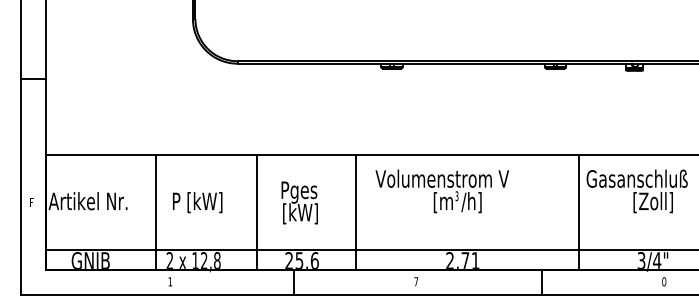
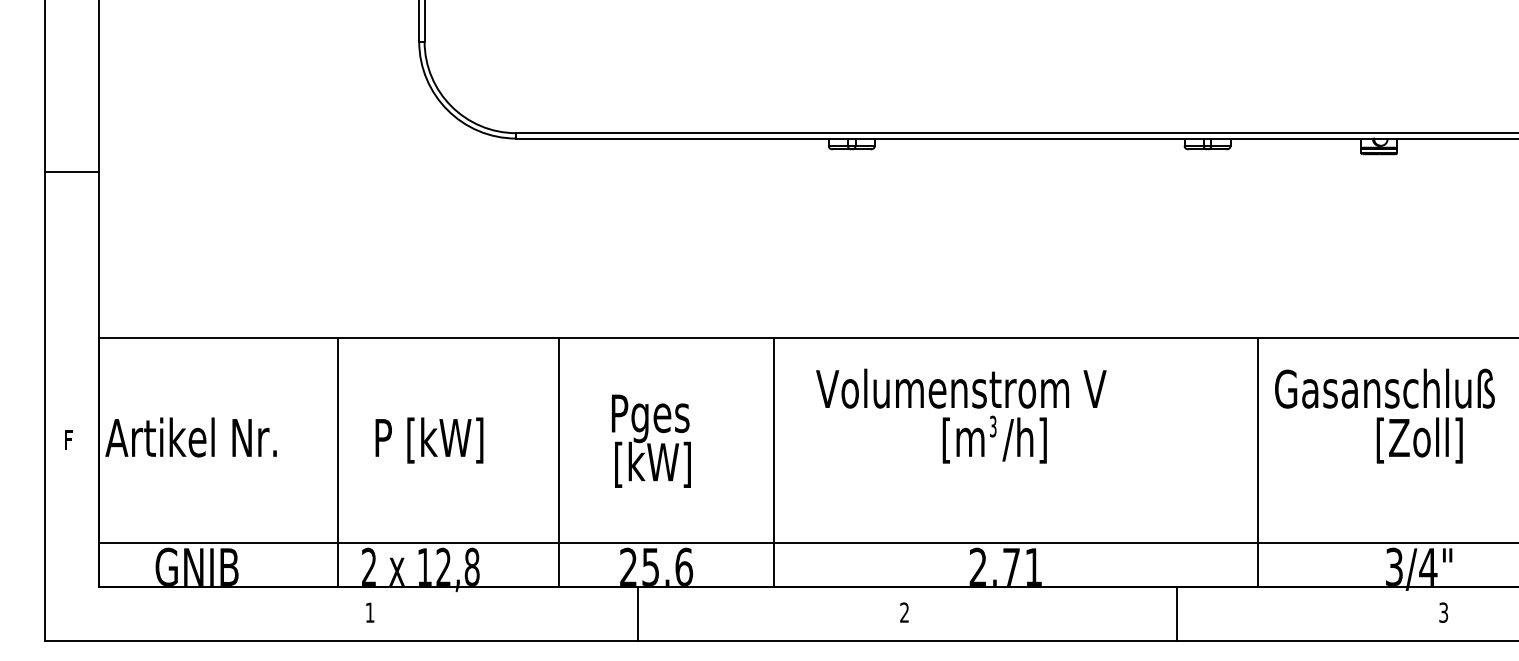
text: (416, 281) -> (905, 612), 7 -> 2
text: (664, 281) -> (1444, 612), 0 -> 3

